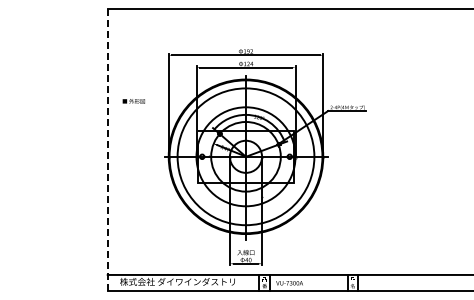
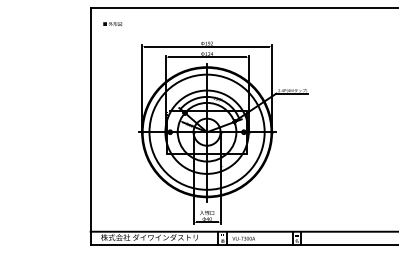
text: (133, 101) -> (112, 24), moved
line: (107, 149) -> (90, 126), dashed -> solid

